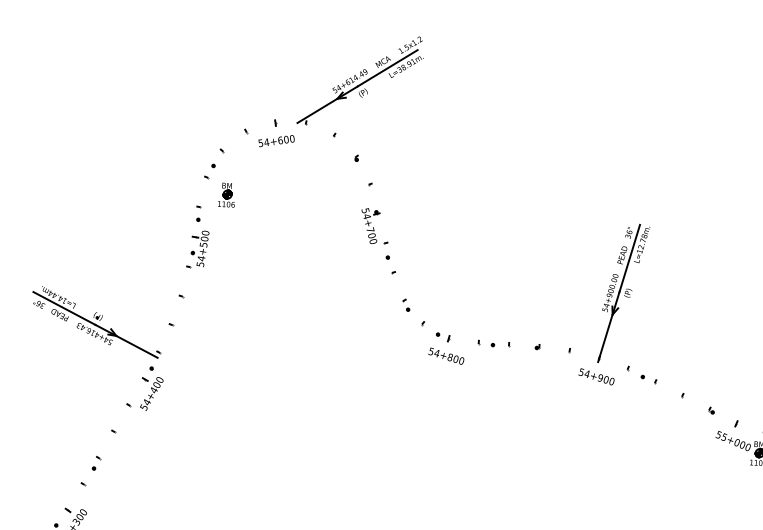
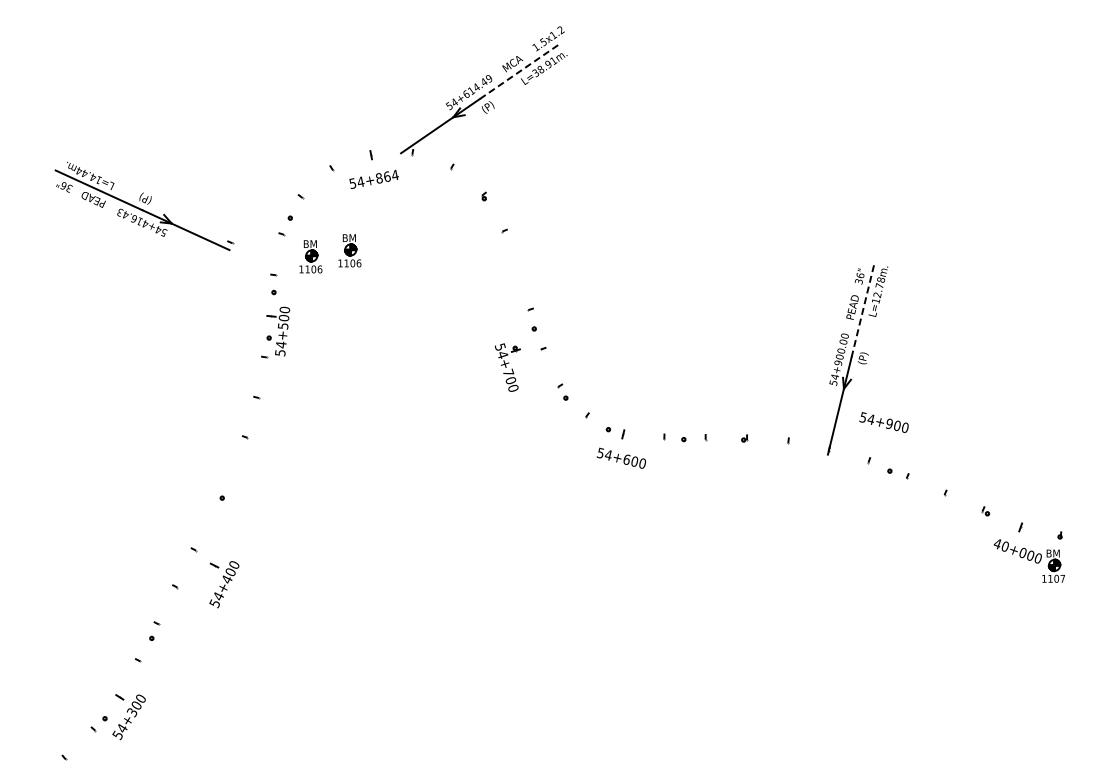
line: (387, 67) -> (519, 71), solid -> dashed
text: (286, 139) -> (387, 176), 54+600 -> 54+864
part: (255, 192) -> (349, 250), added
part: (369, 226) -> (507, 367), moved
line: (629, 258) -> (862, 311), solid -> dashed
part: (97, 322) -> (144, 206), moved
text: (450, 357) -> (626, 459), 54+800 -> 54+600
text: (596, 376) -> (883, 422), moved
part: (151, 393) -> (224, 584), moved
text: (720, 435) -> (1000, 544), 55+000 -> 40+000

